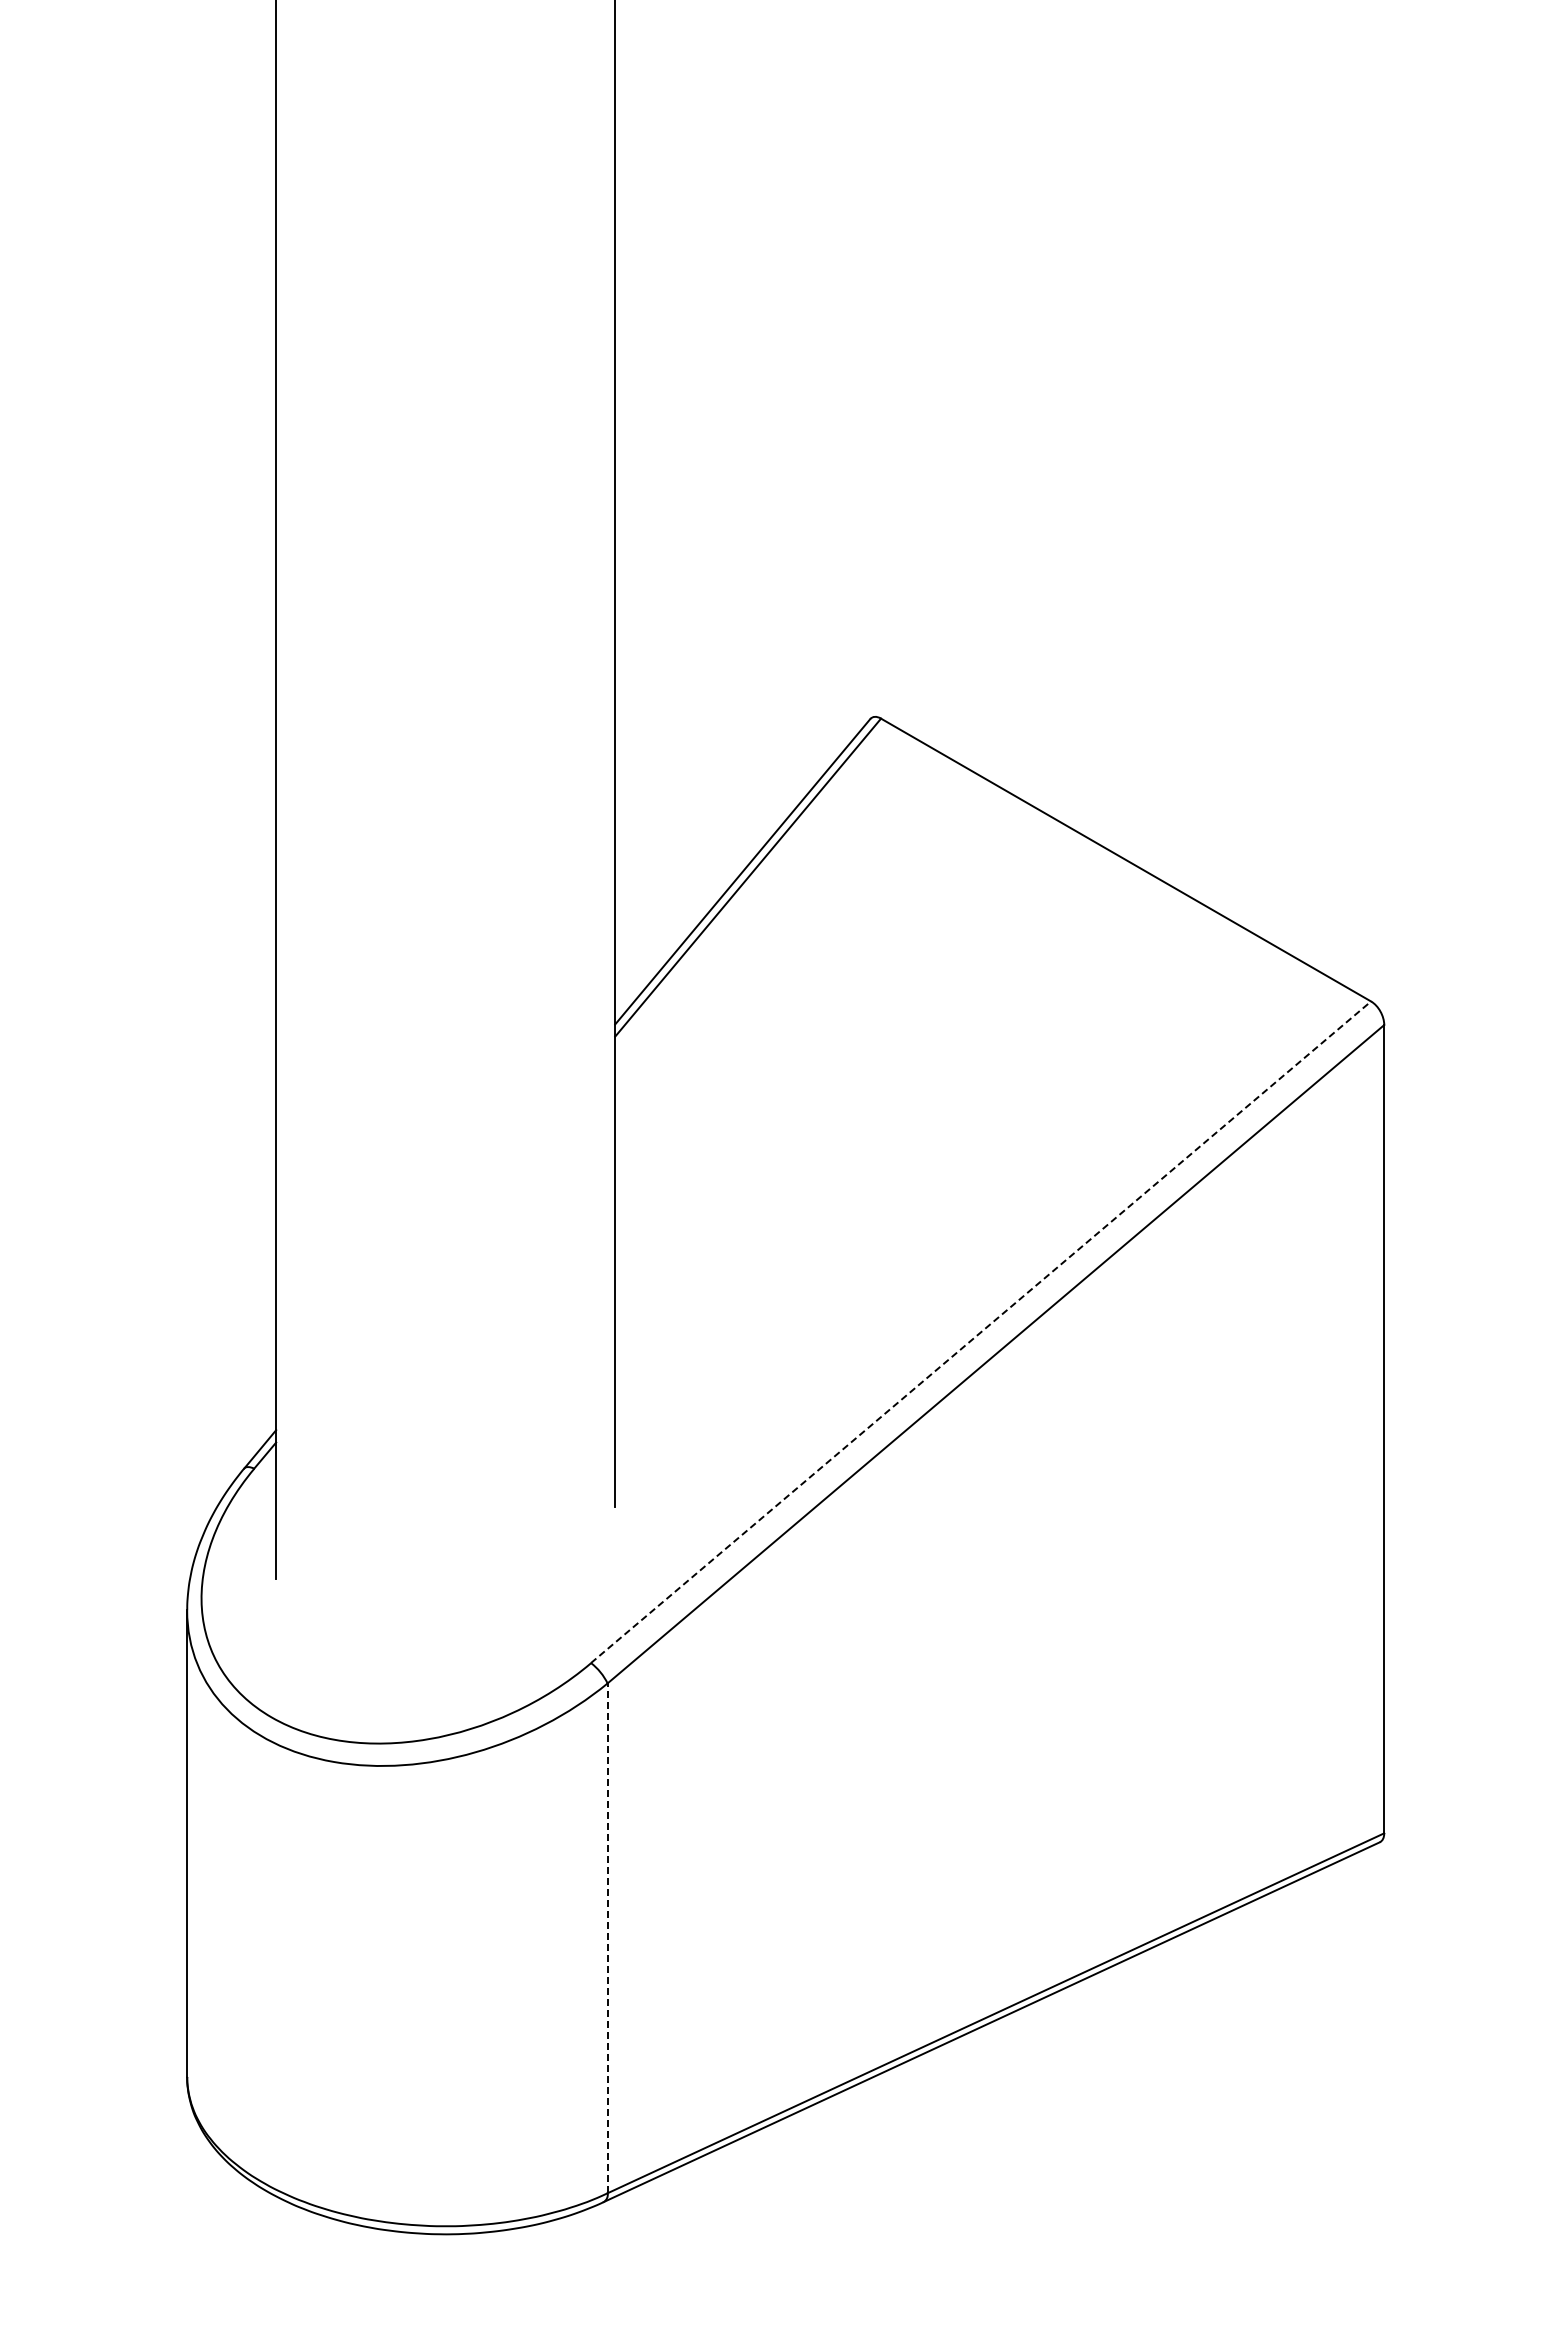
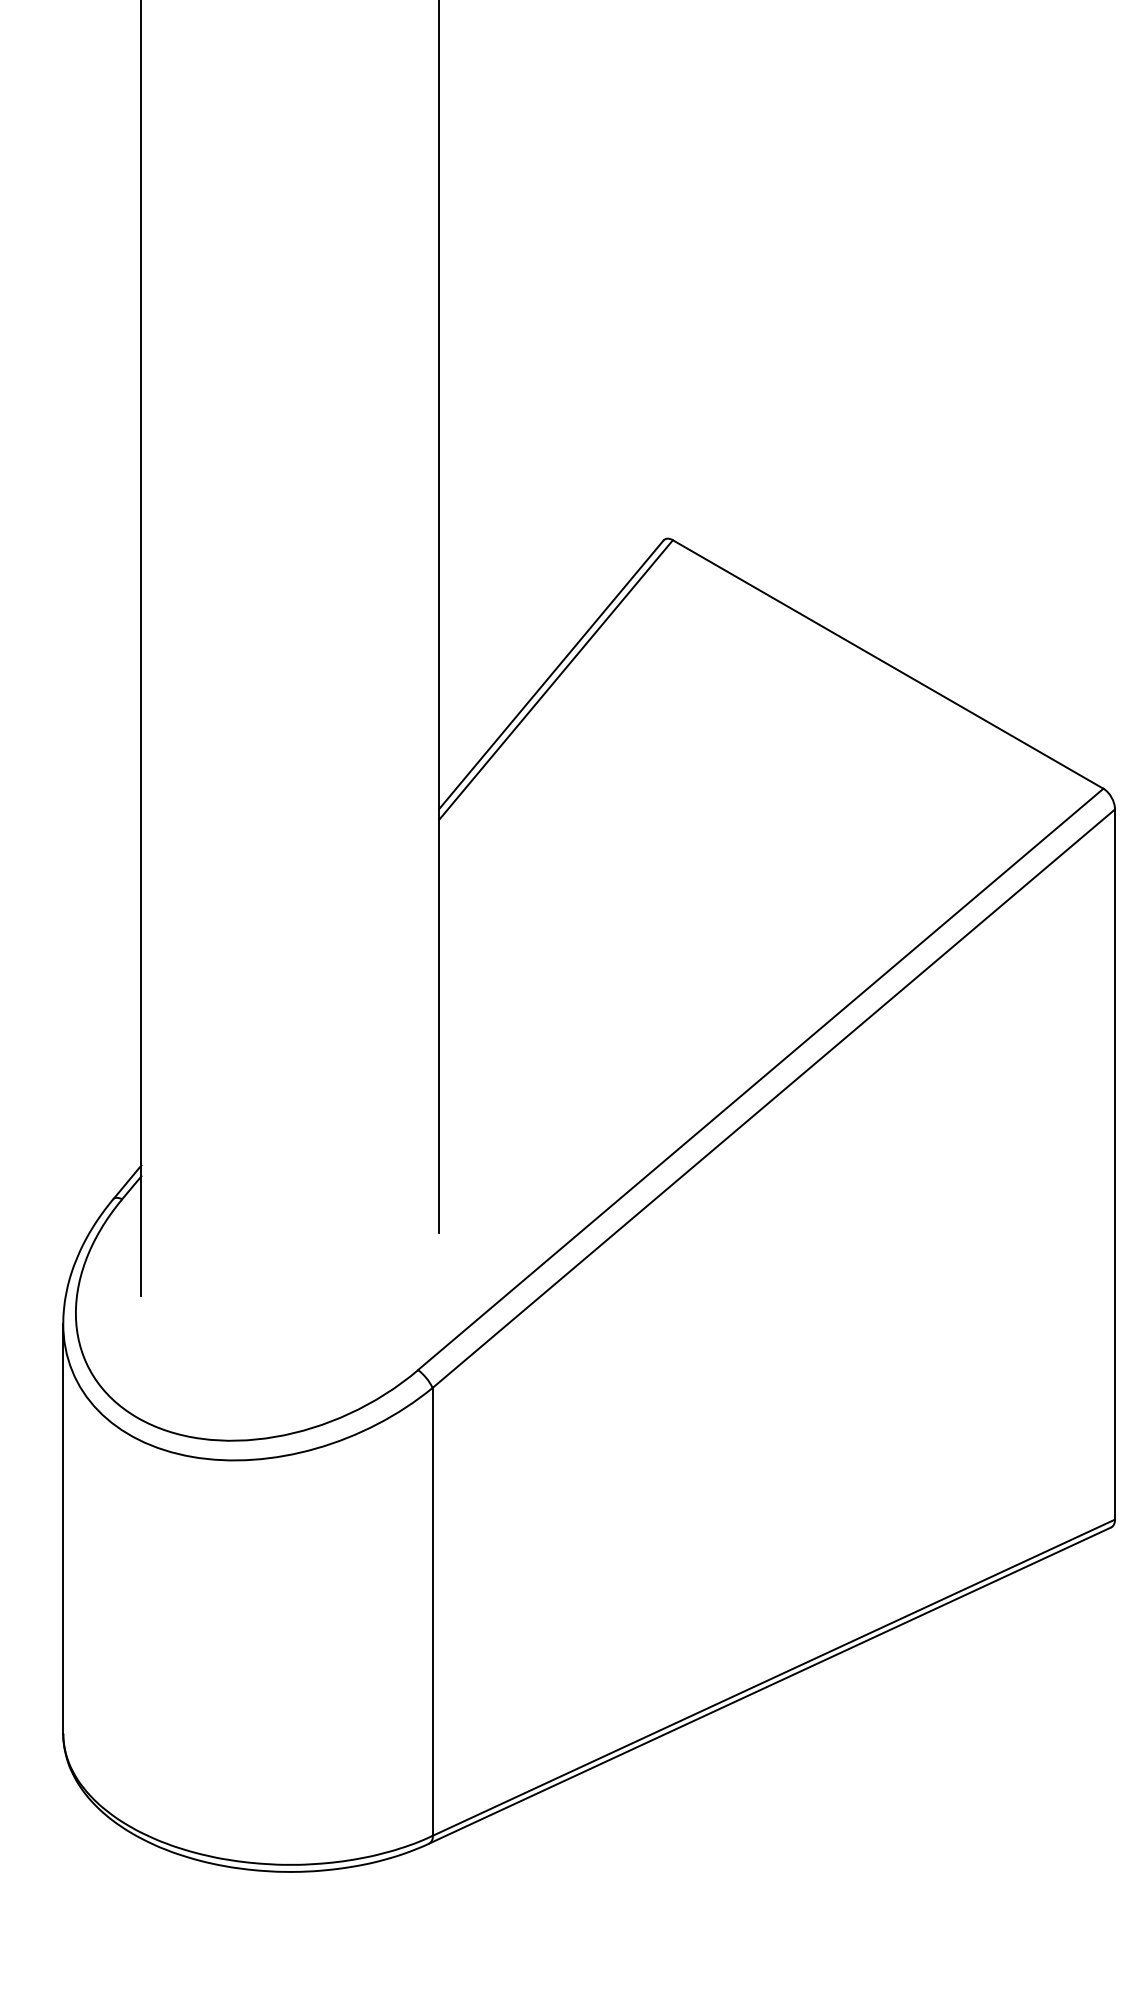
line: (981, 1331) -> (761, 1078), dashed -> solid
line: (607, 1938) -> (432, 1612), dashed -> solid

